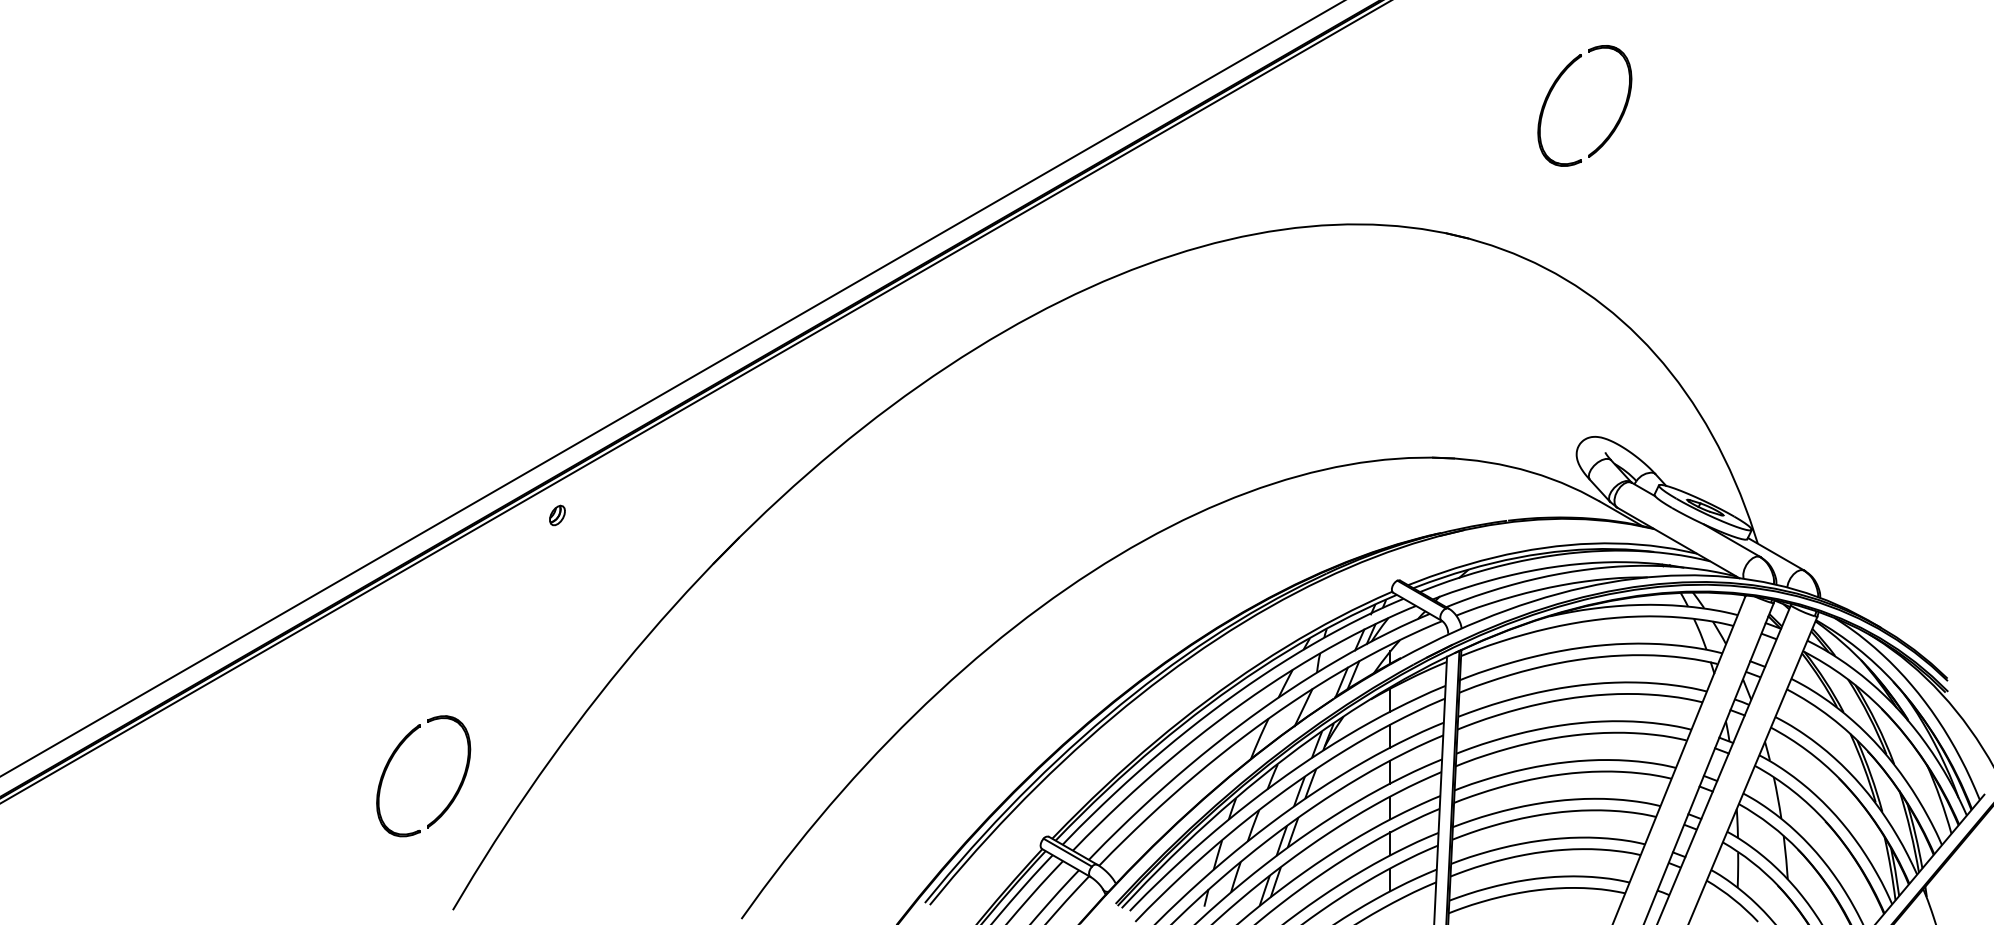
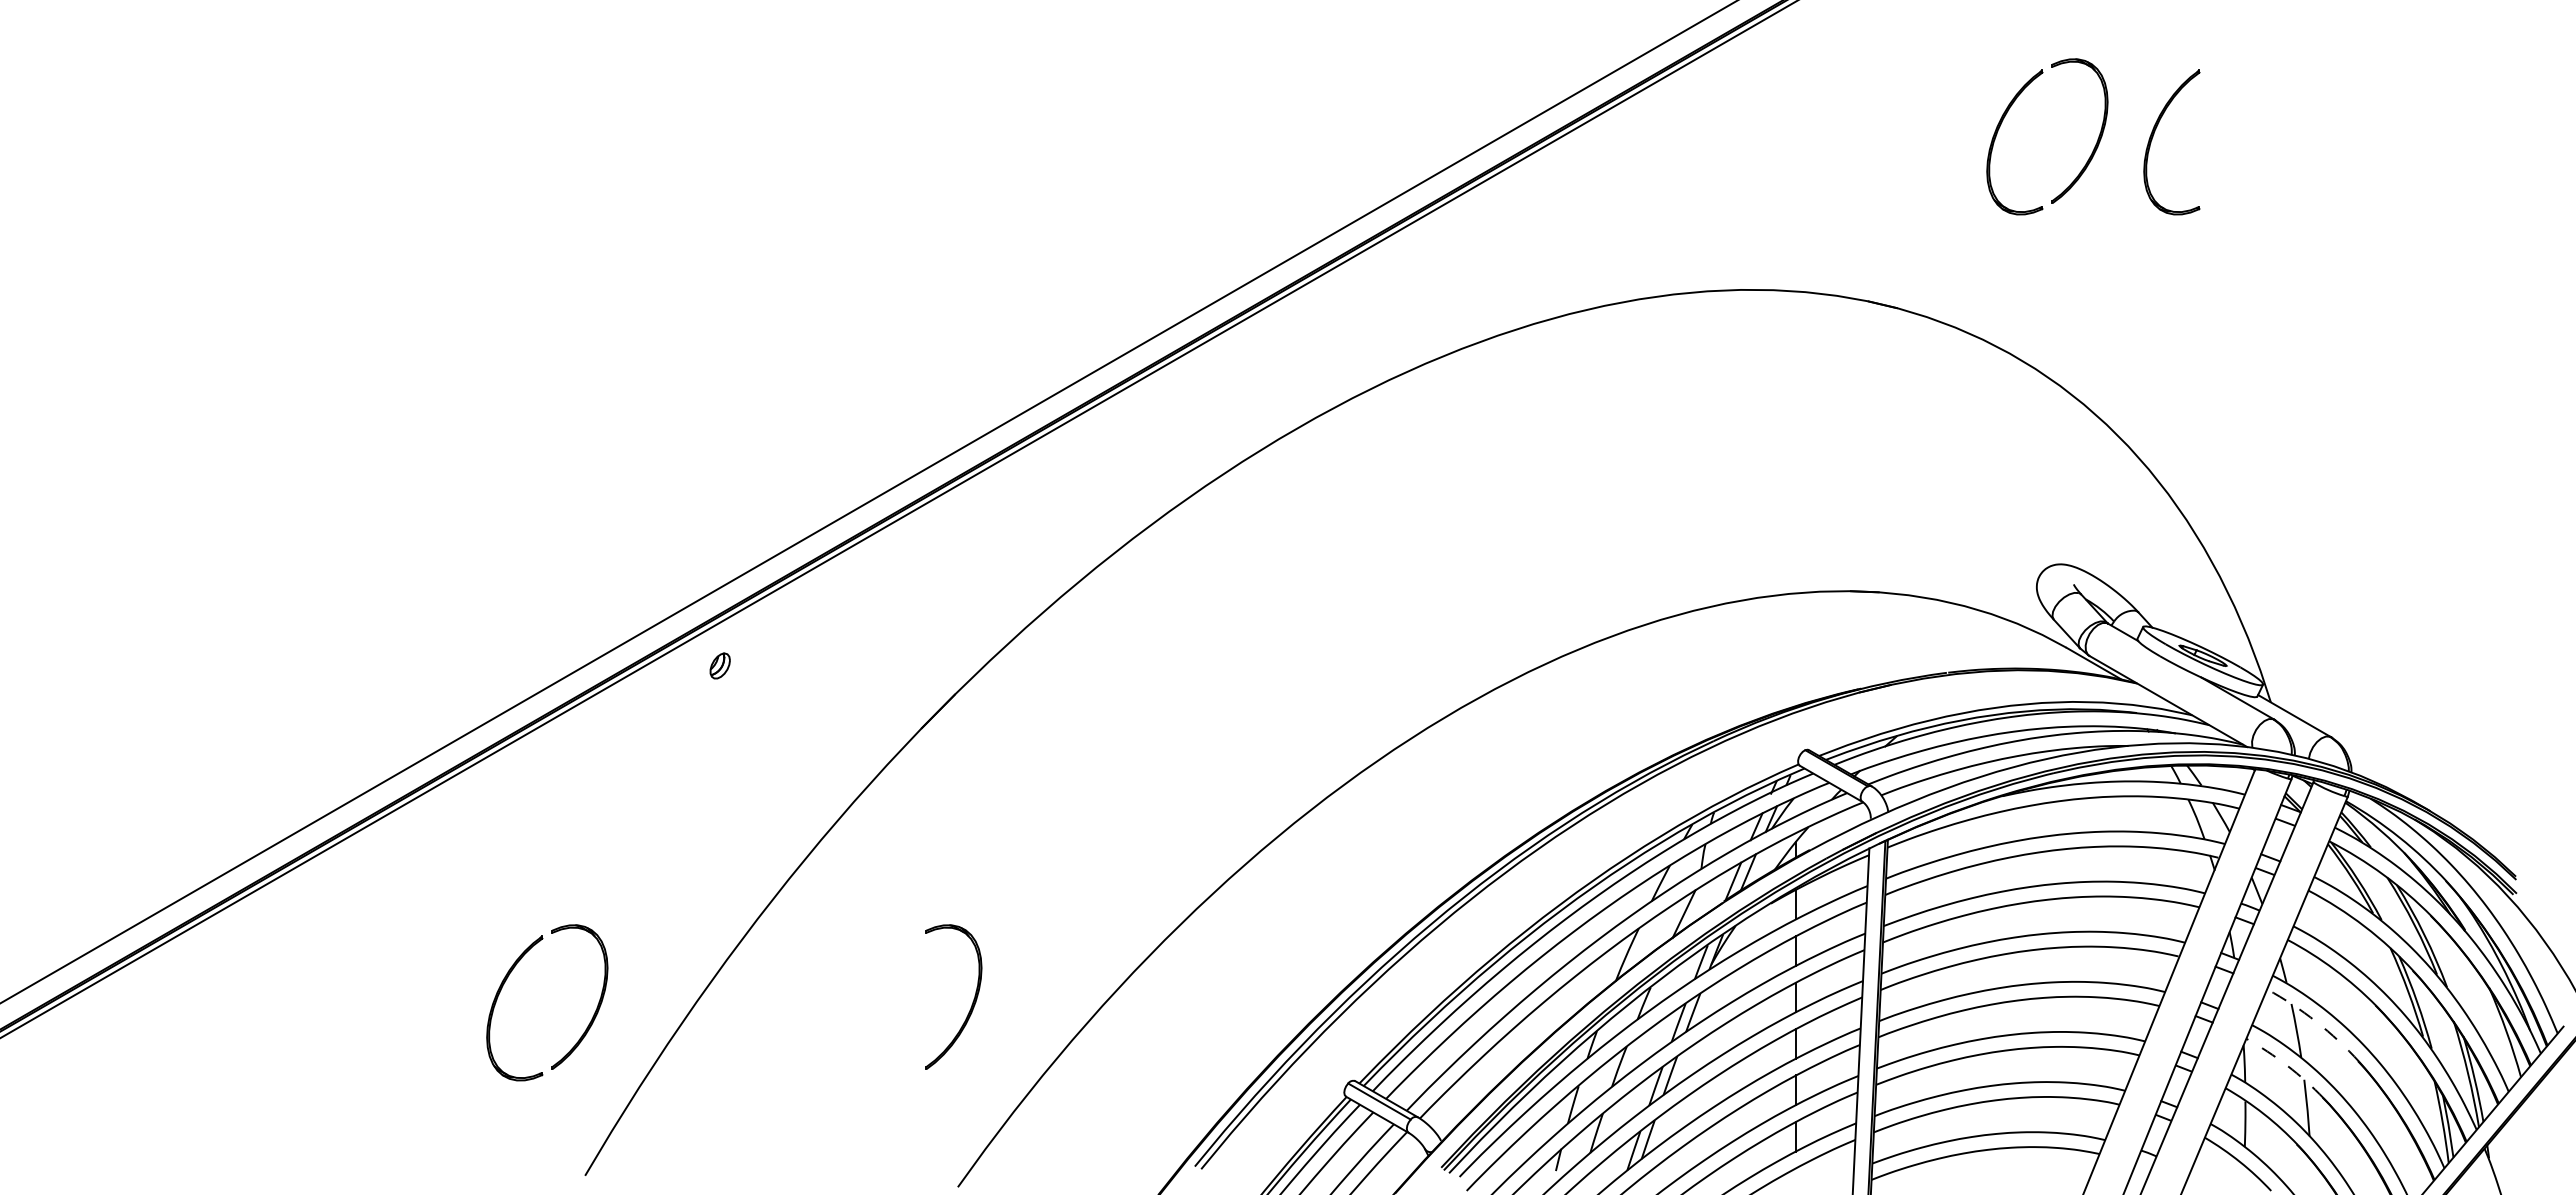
part: (1666, 106) -> (2153, 137), added
part: (752, 775) -> (972, 1001), added
arc: (1793, 790) -> (2316, 1021), solid -> dashed
arc: (1770, 824) -> (2287, 1065), solid -> dashed

